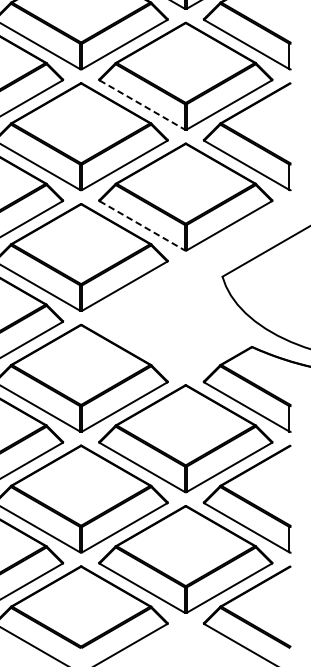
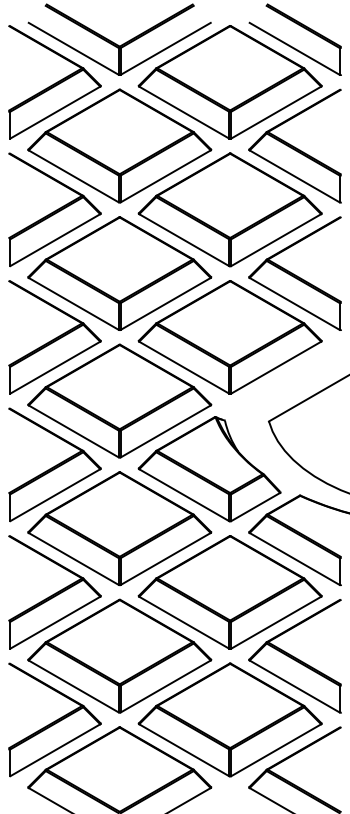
line: (142, 105) -> (184, 240), dashed -> solid
line: (142, 225) -> (184, 367), dashed -> solid
part: (166, 322) -> (209, 469), added

